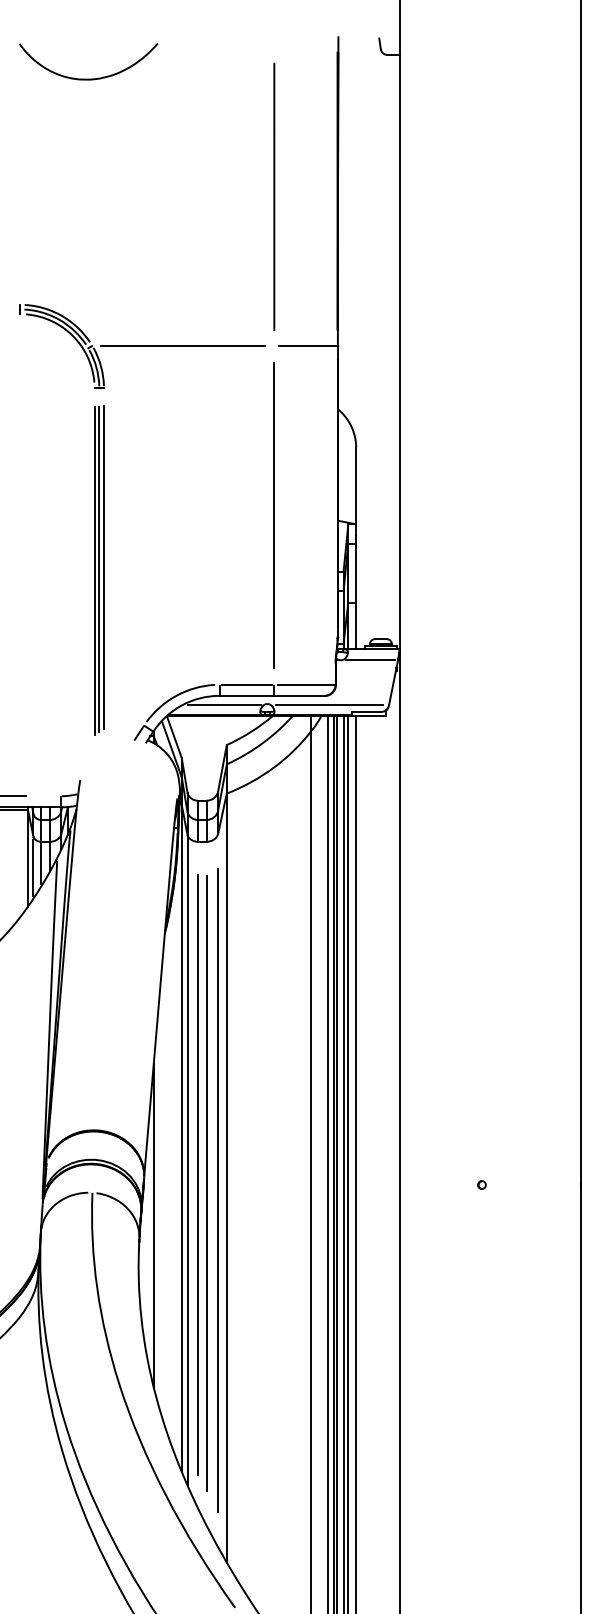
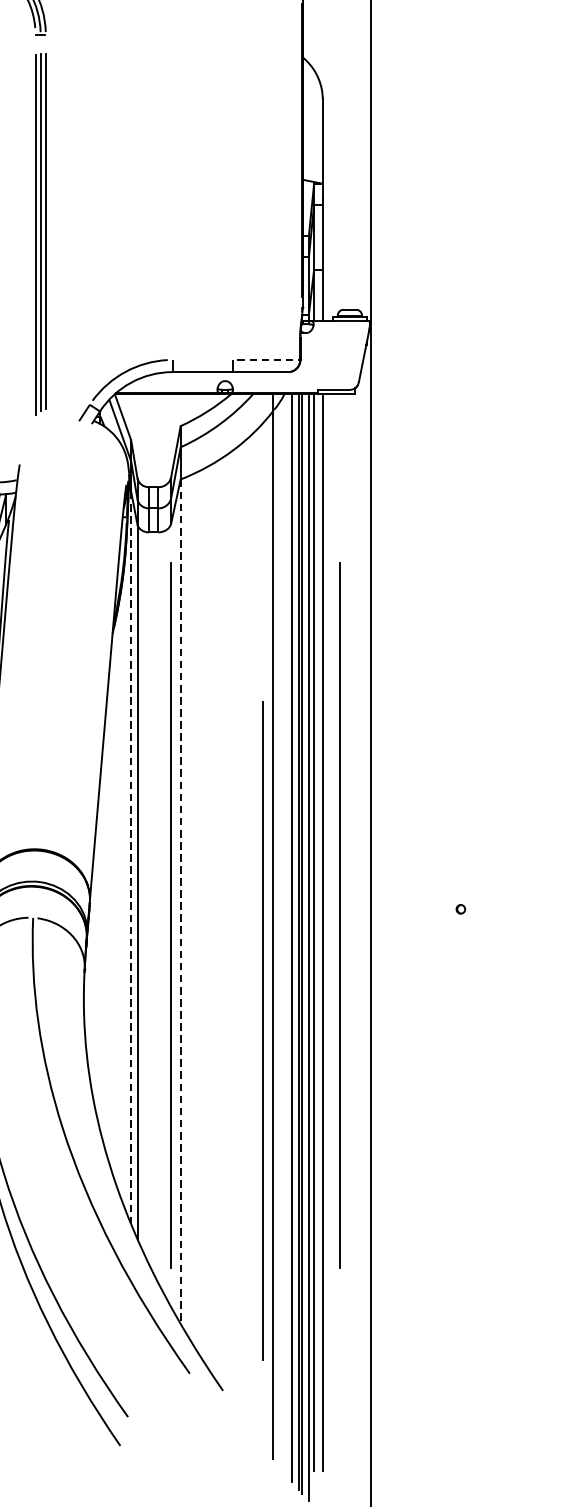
line: (274, 514) -> (233, 172), removed
line: (370, 659) -> (338, 332), removed
line: (246, 684) -> (202, 359), removed
line: (306, 684) -> (268, 359), solid -> dashed
line: (223, 704) -> (177, 381), removed
line: (329, 704) -> (293, 381), removed
line: (181, 1138) -> (130, 858), solid -> dashed
line: (197, 1174) -> (262, 1030), moved
line: (226, 1178) -> (180, 902), solid -> dashed
line: (206, 1183) -> (158, 907), removed
line: (371, 1190) -> (339, 915), added
line: (153, 1225) -> (100, 953), removed

